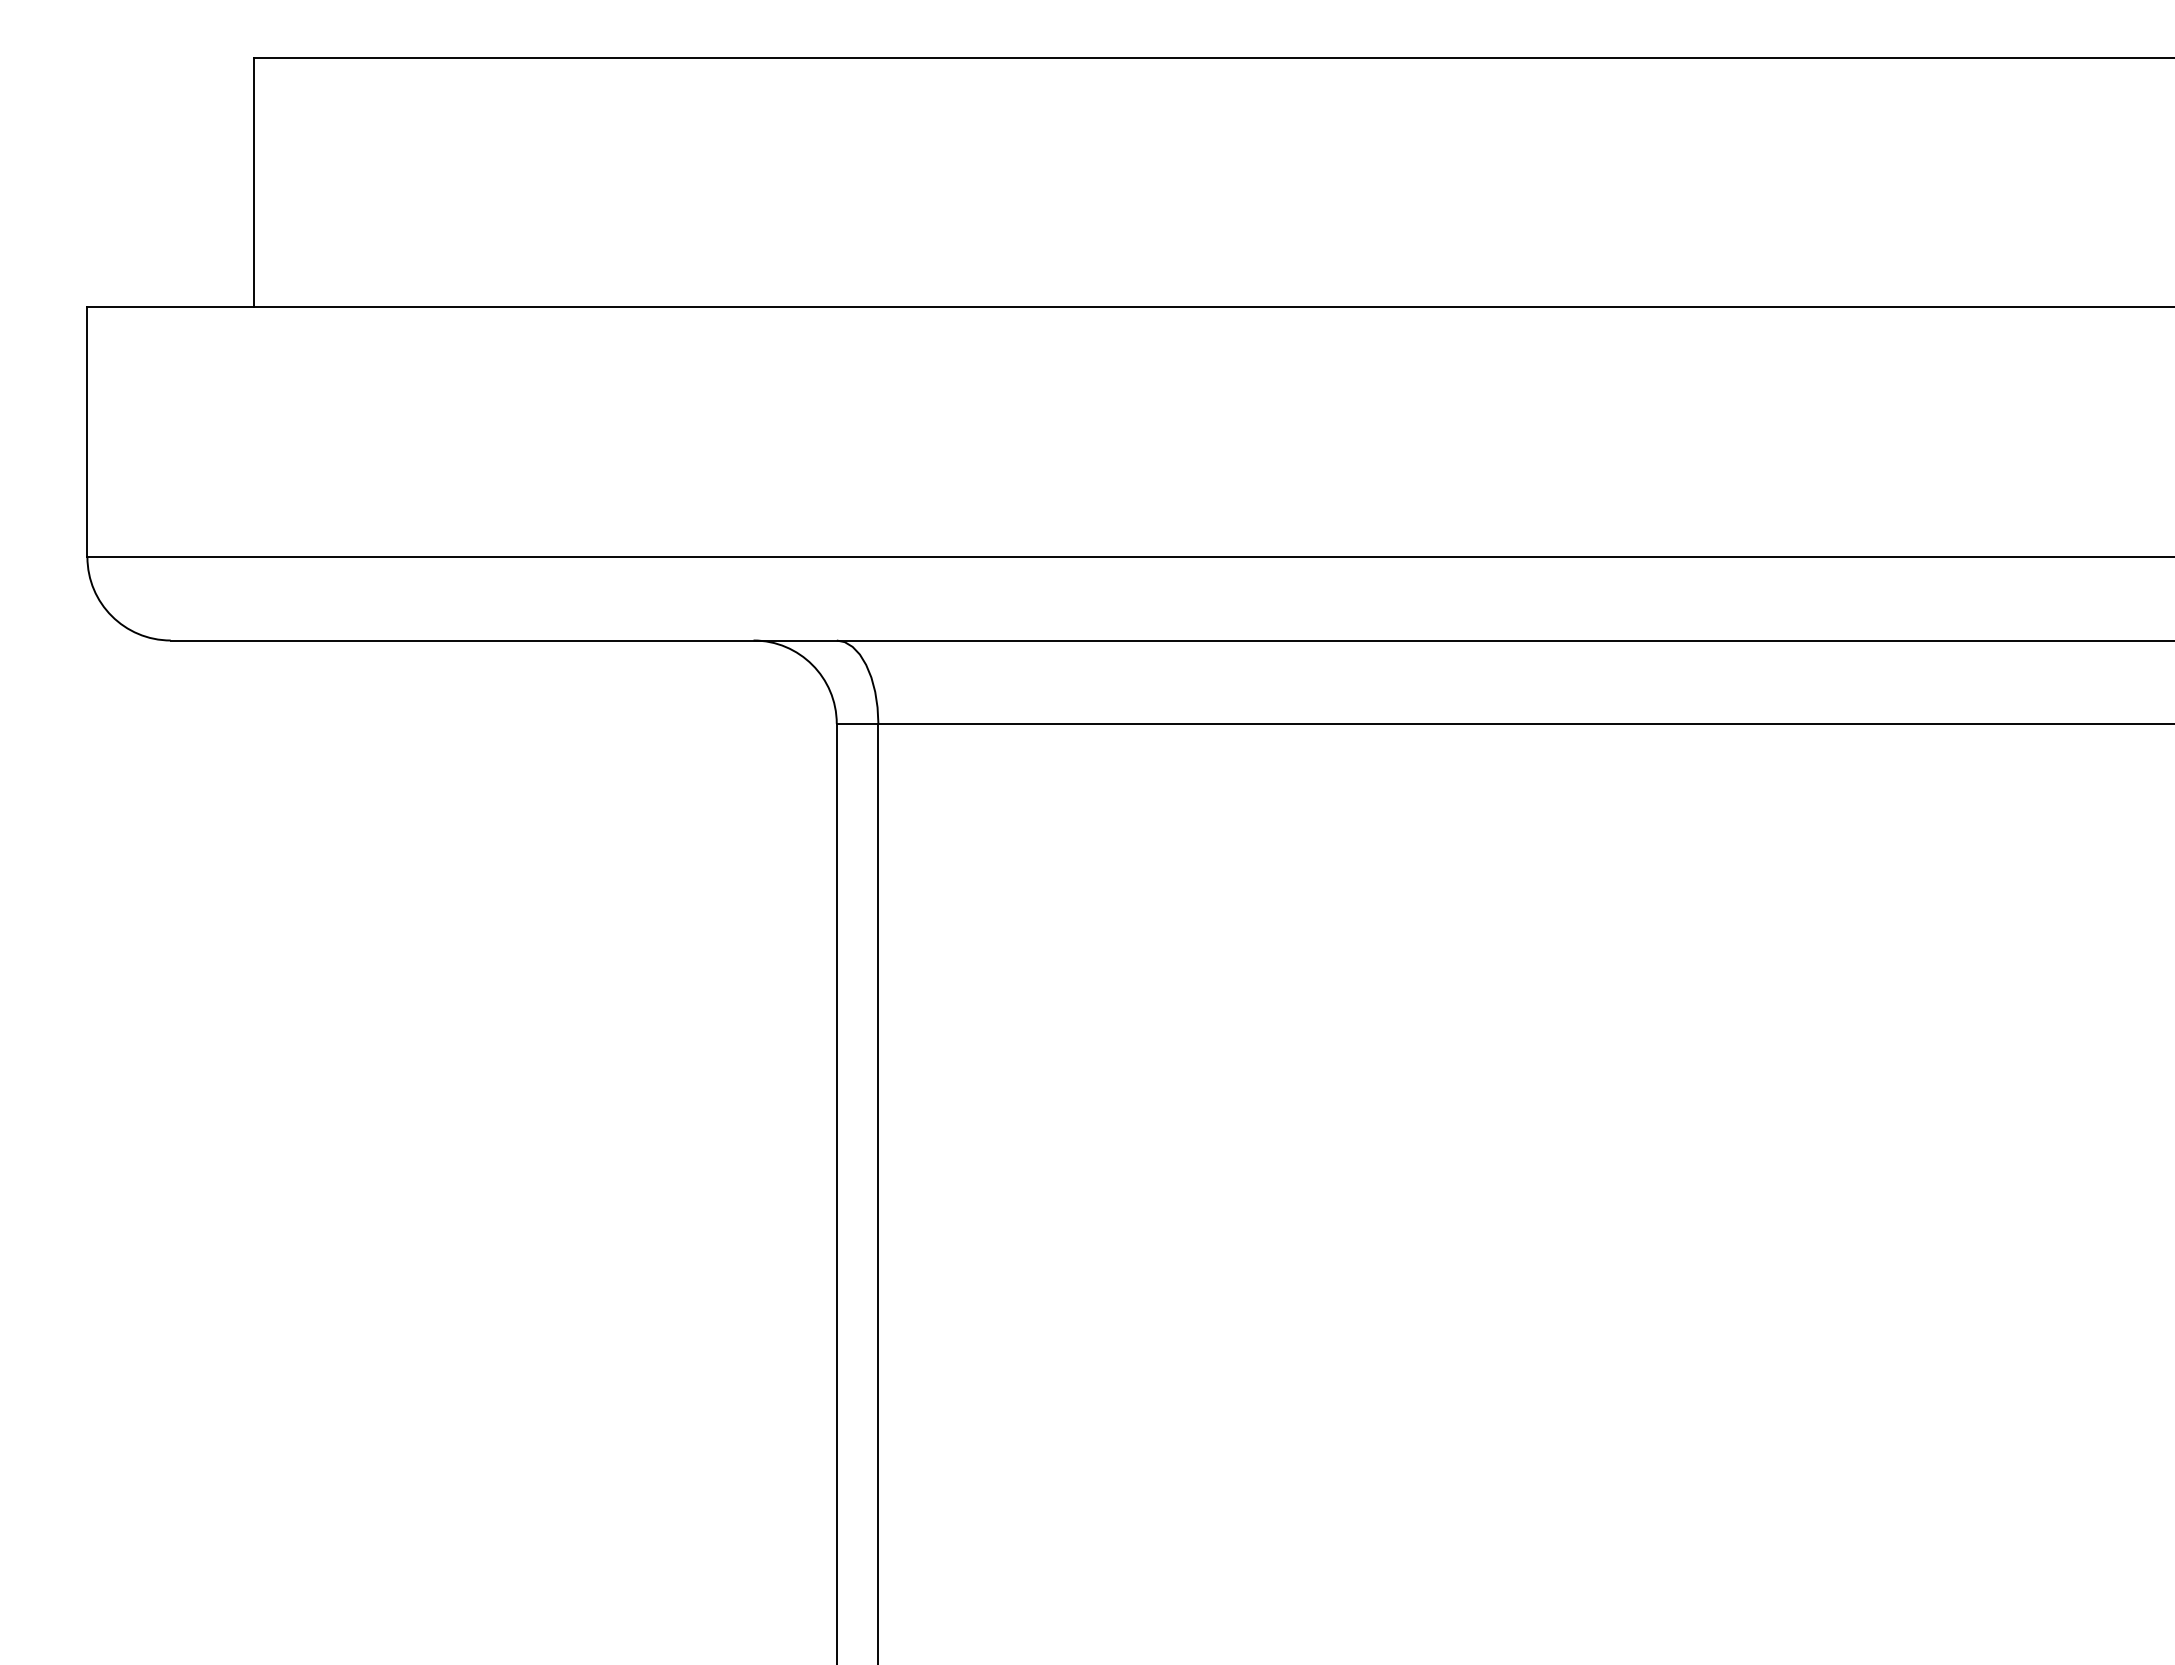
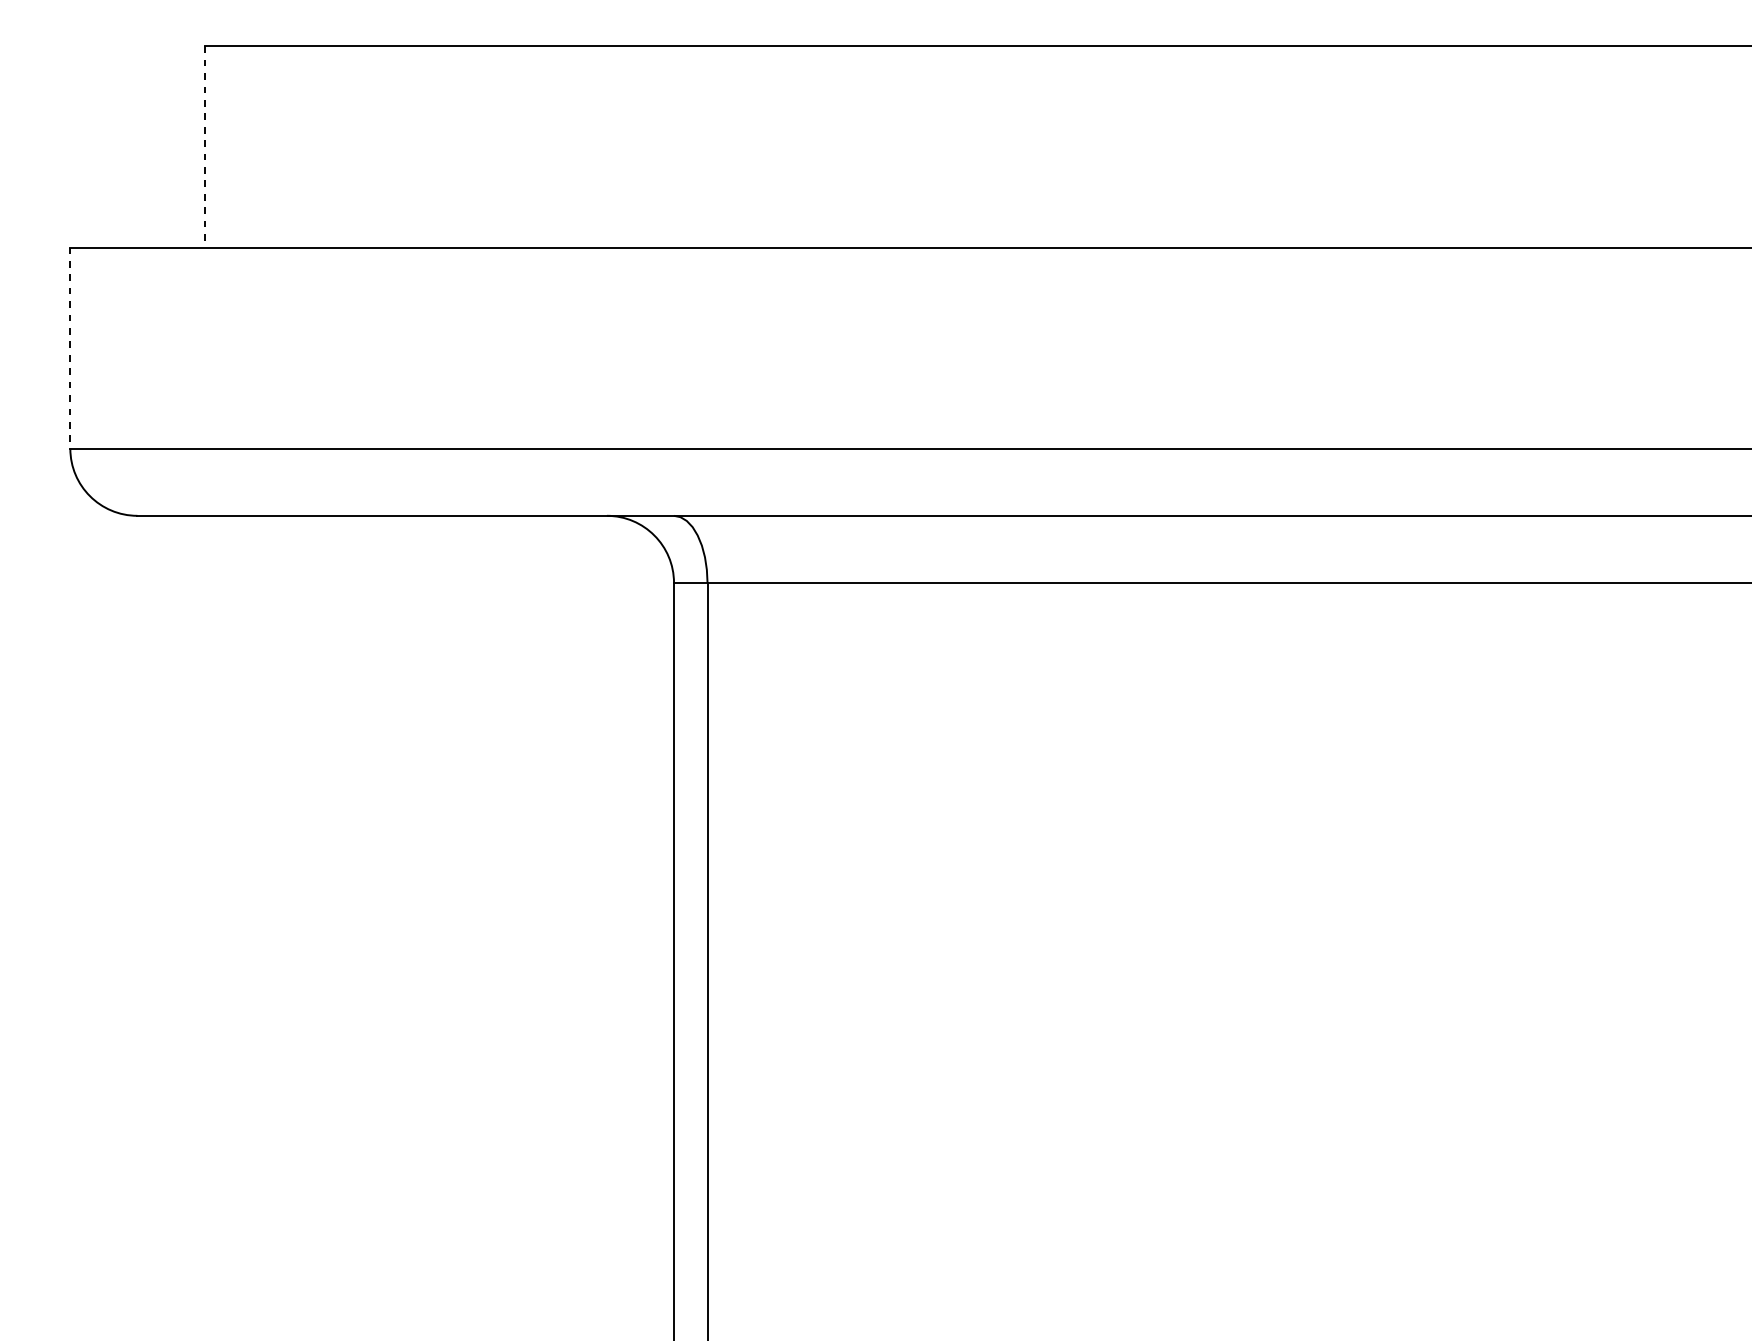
line: (253, 182) -> (204, 146), solid -> dashed
line: (87, 432) -> (70, 348), solid -> dashed

